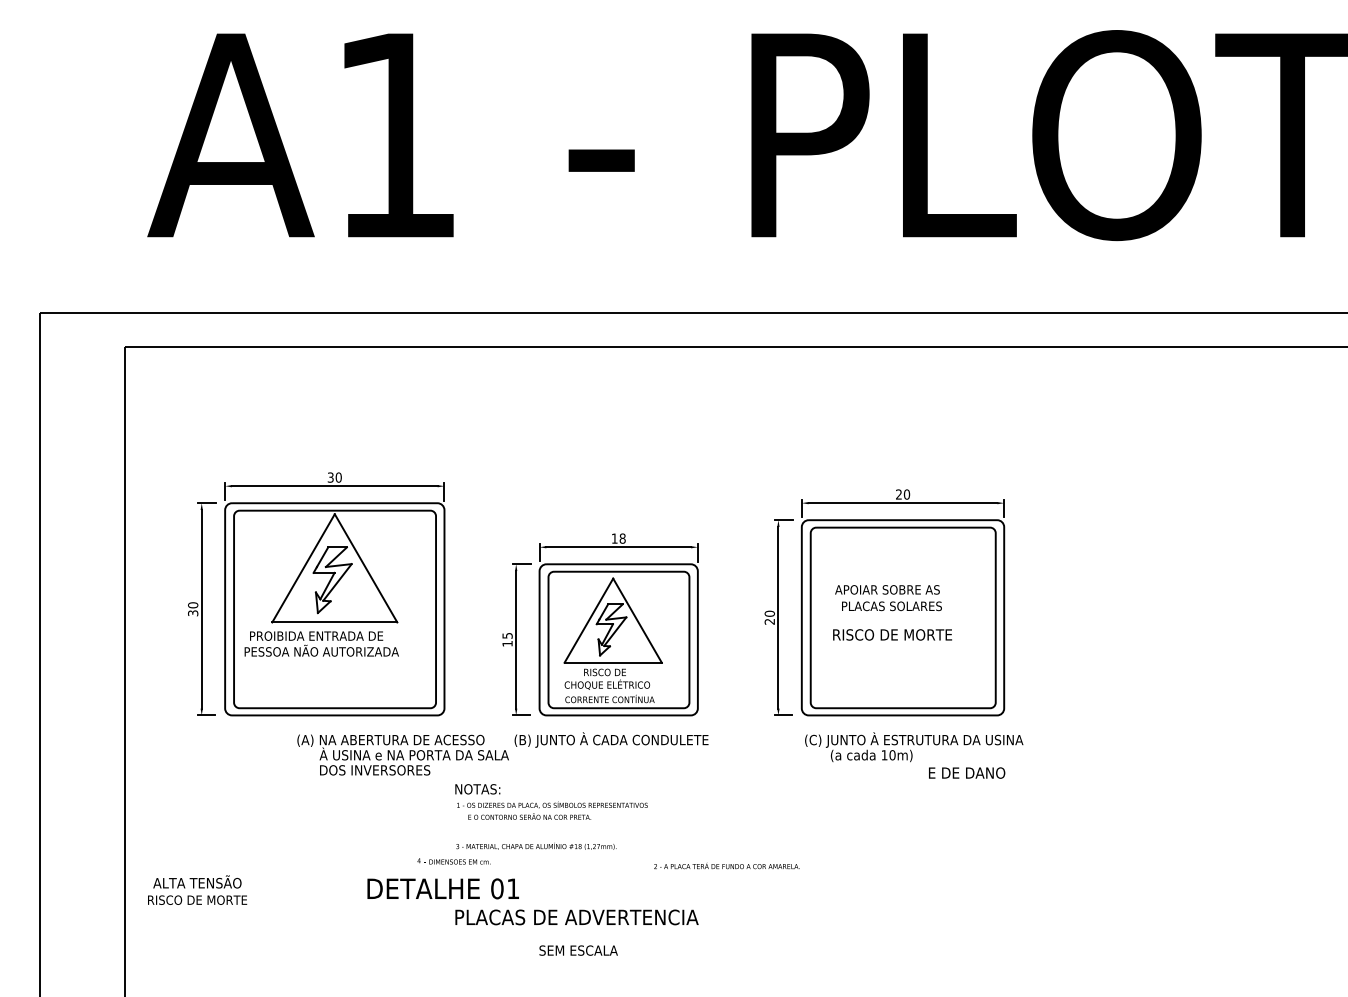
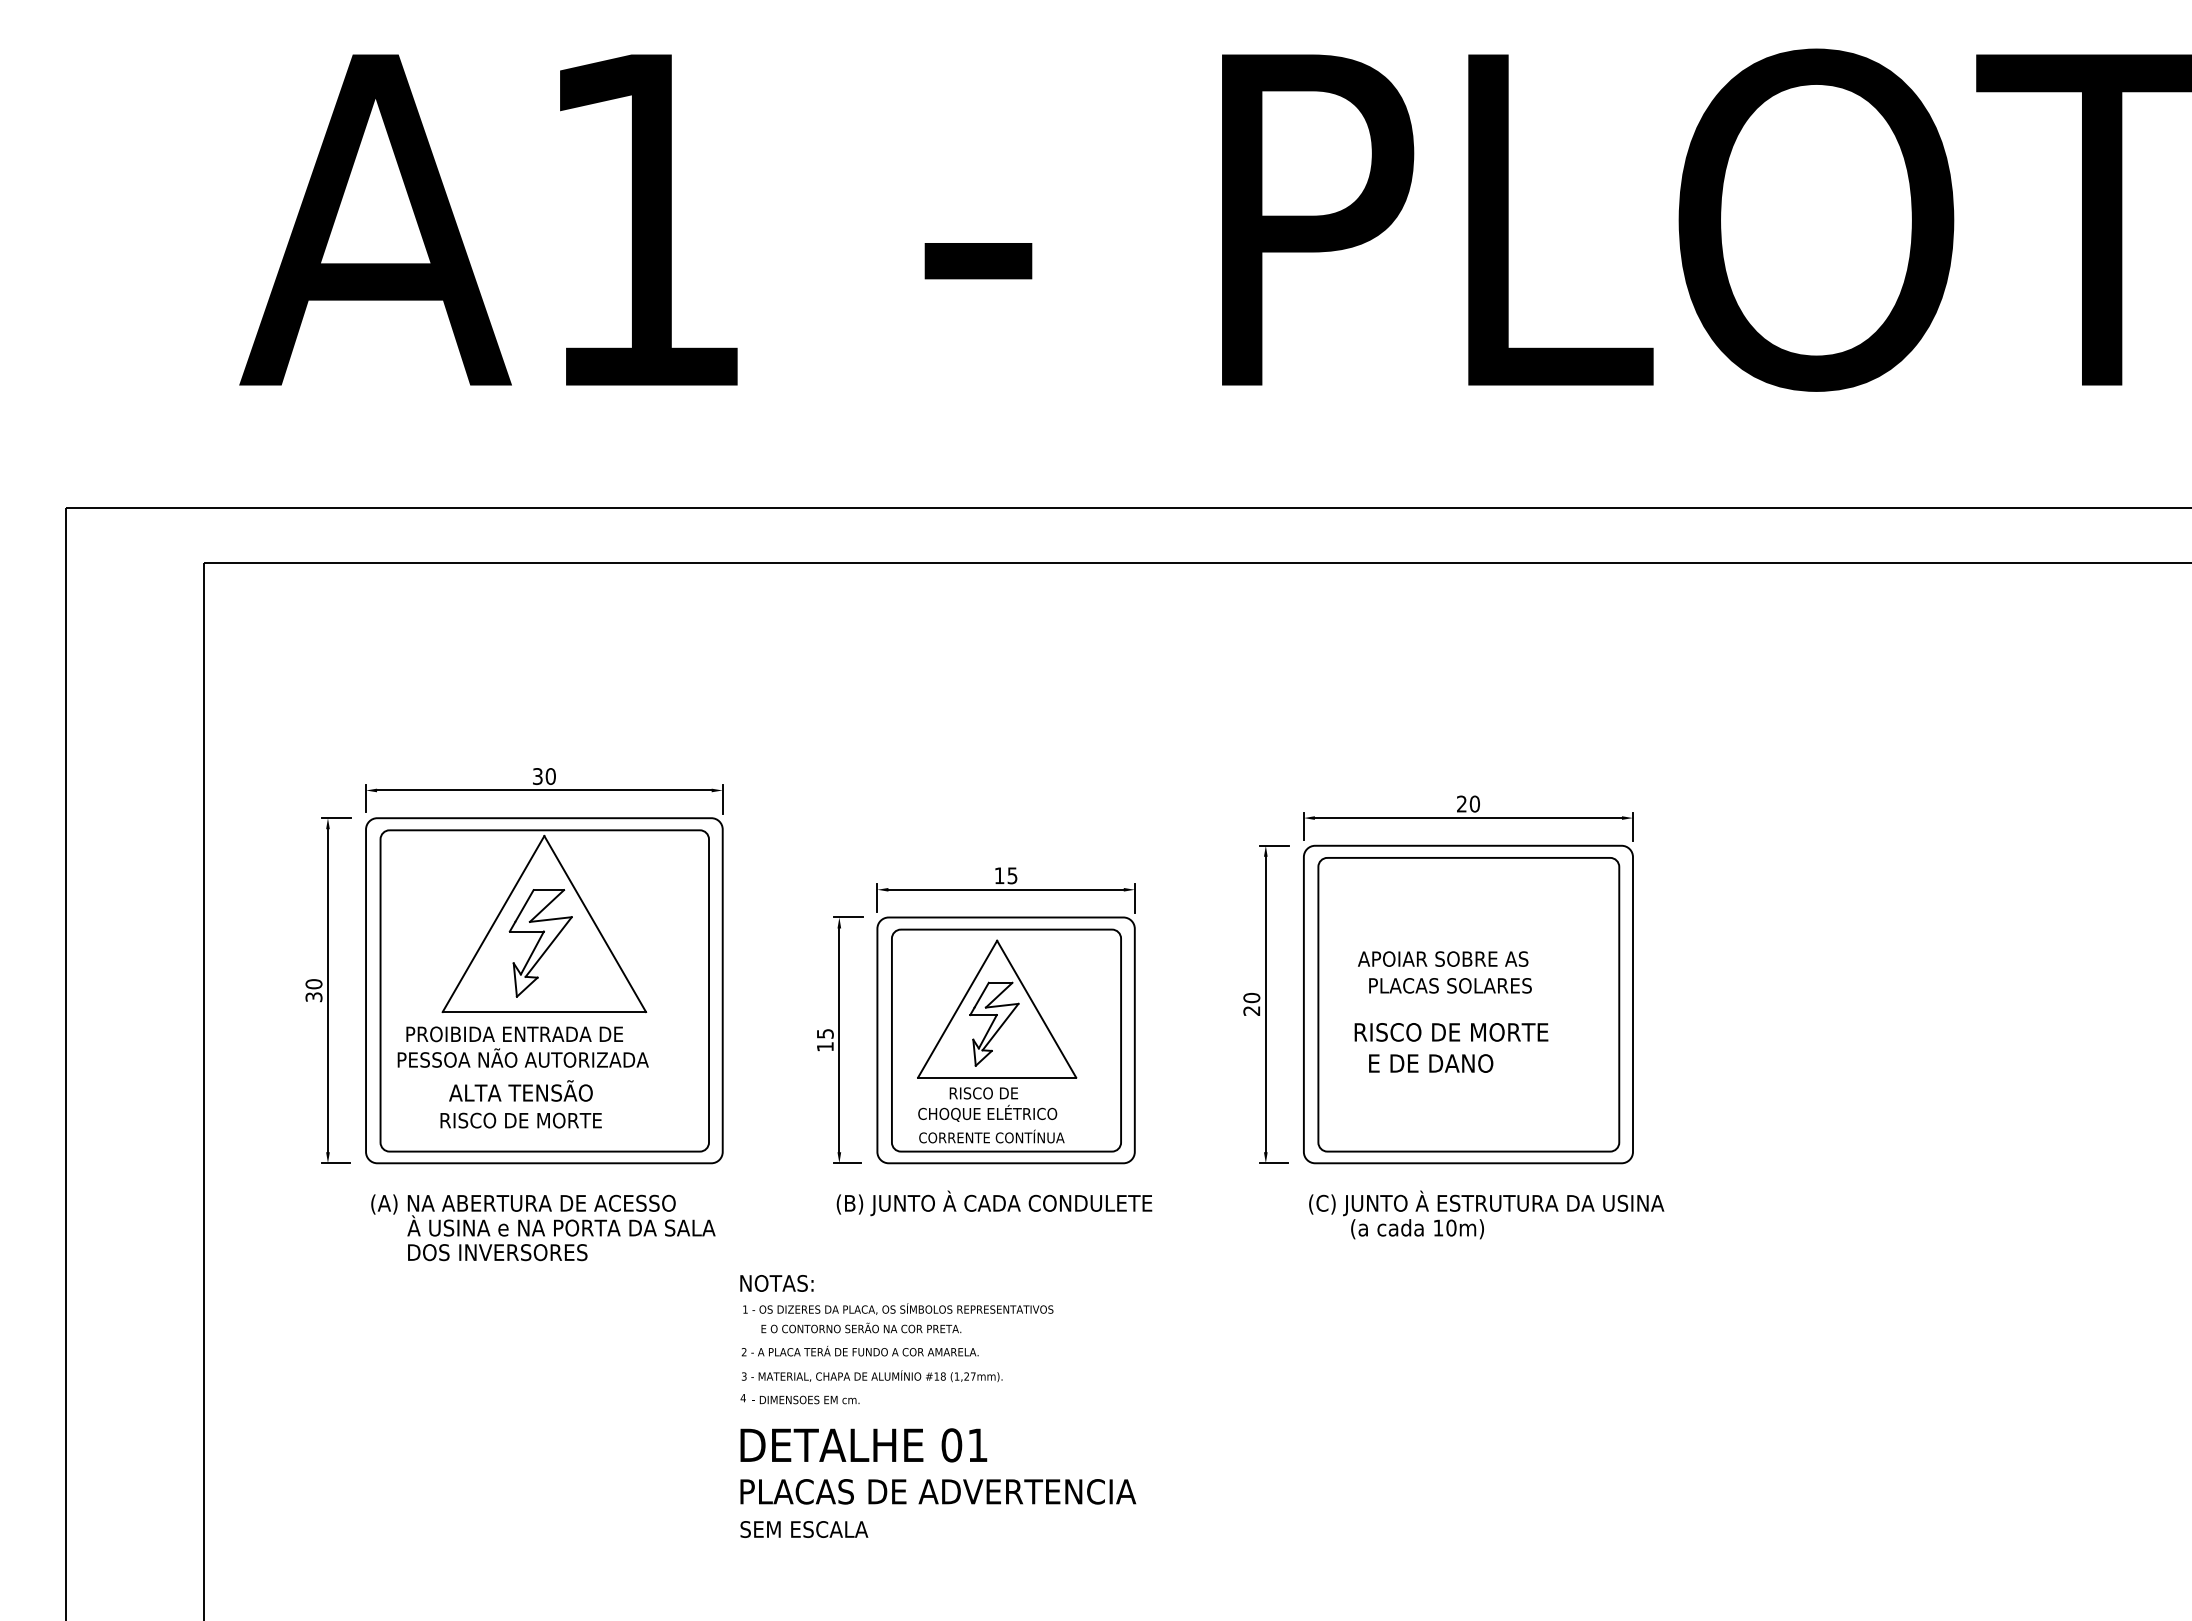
text: (622, 538) -> (1012, 875), 18 -> 15
text: (402, 754) -> (542, 1226), moved
text: (967, 772) -> (1431, 1062), moved
text: (453, 861) -> (799, 1399), moved
text: (726, 865) -> (859, 1350), moved
text: (442, 888) -> (862, 1444), moved
text: (197, 889) -> (521, 1103), moved
text: (578, 950) -> (804, 1529), moved

